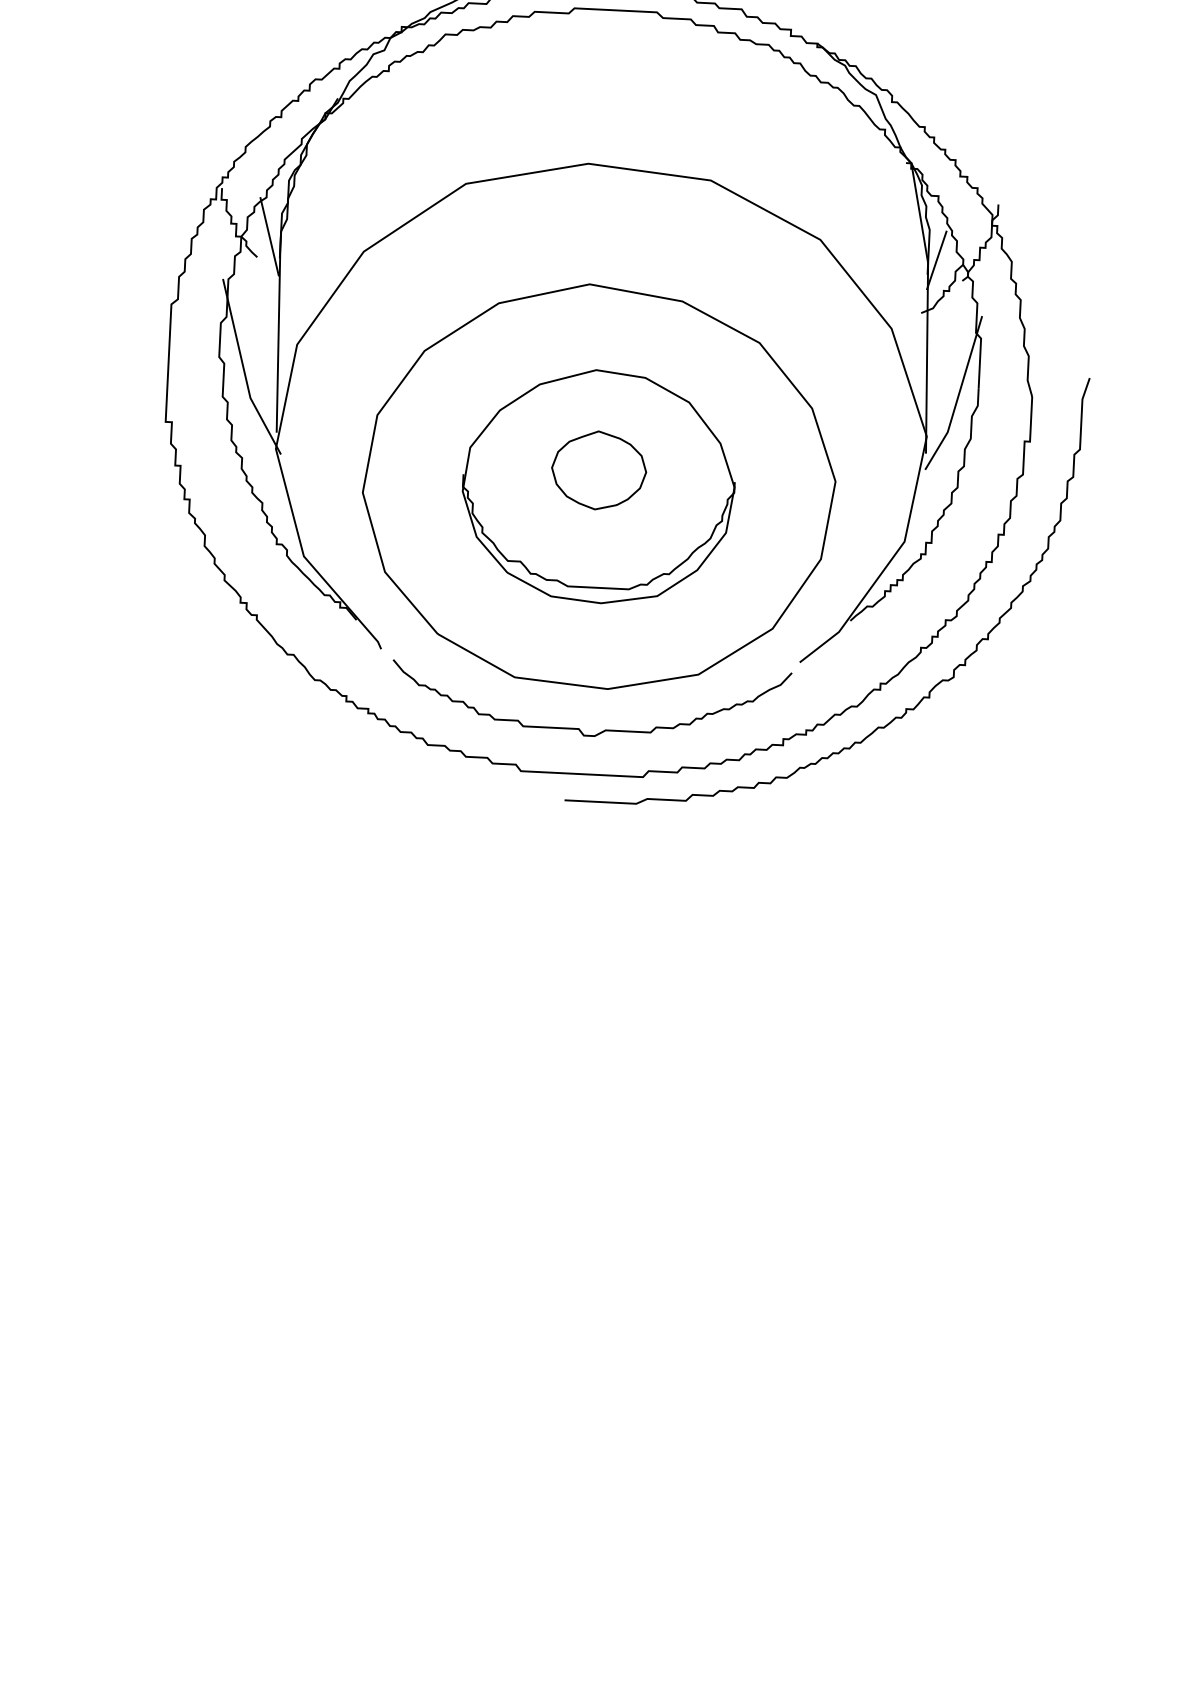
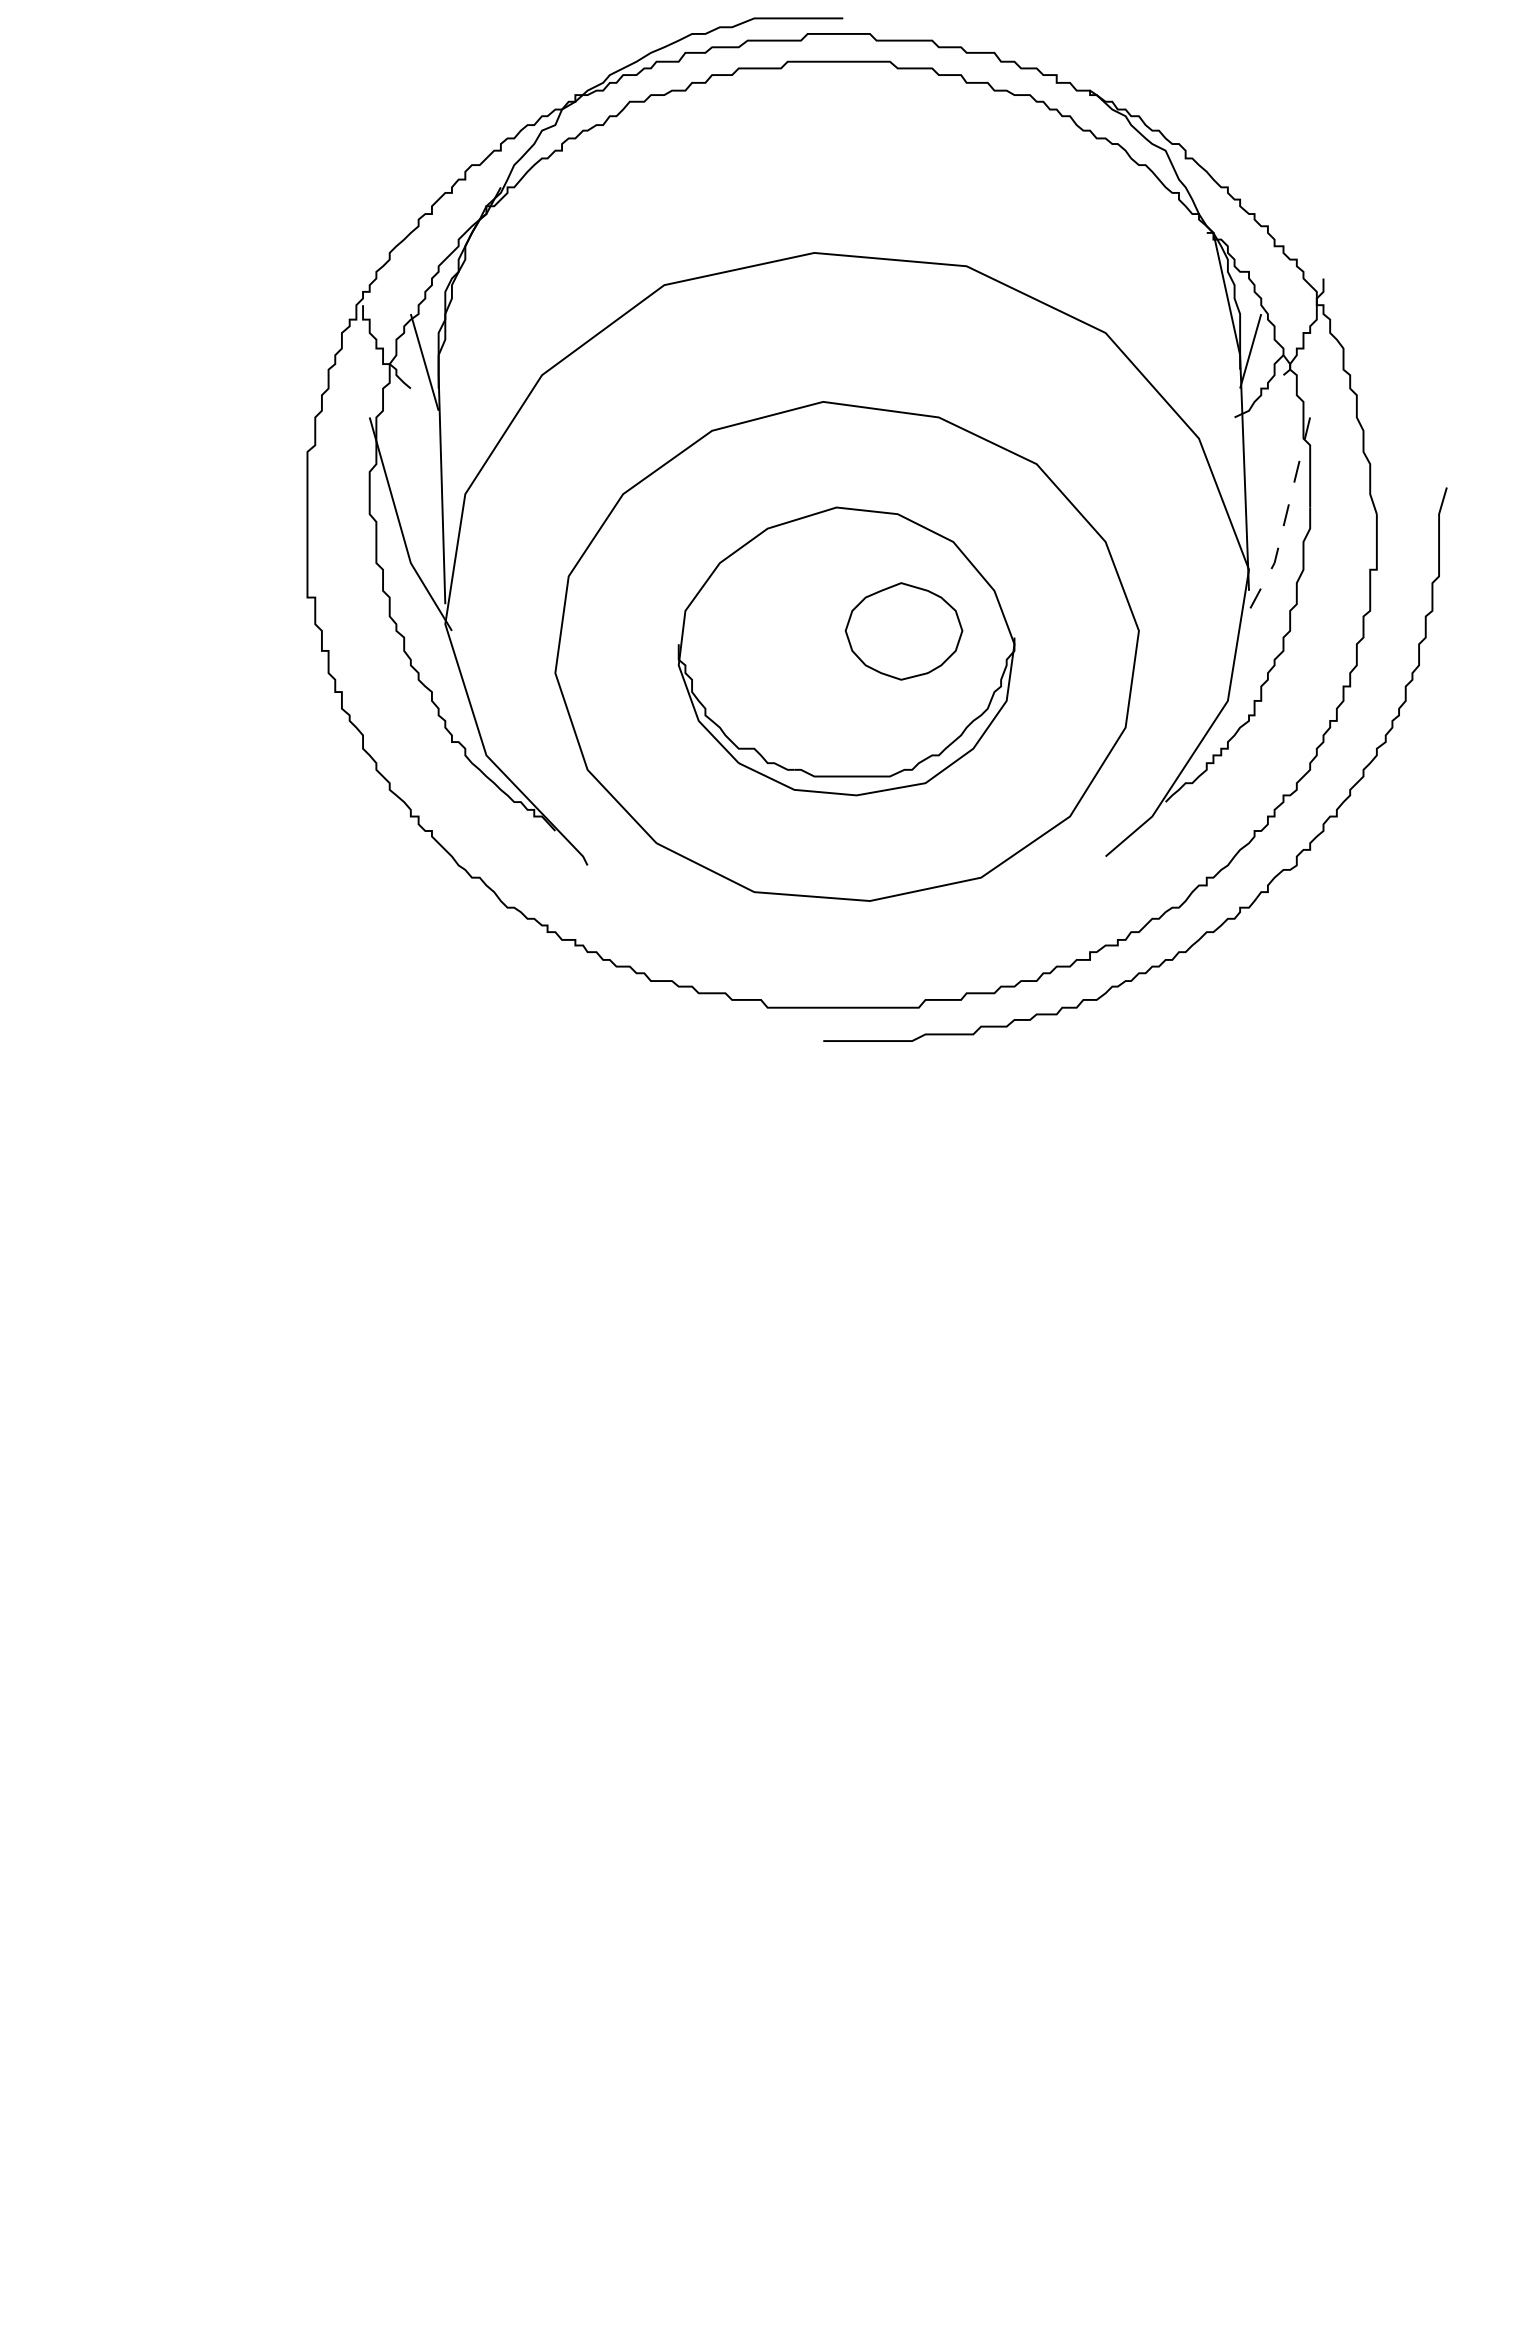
line: (958, 395) -> (1285, 517), solid -> dashed
part: (598, 470) -> (903, 631), moved
curve: (579, 728) -> (837, 951), removed

